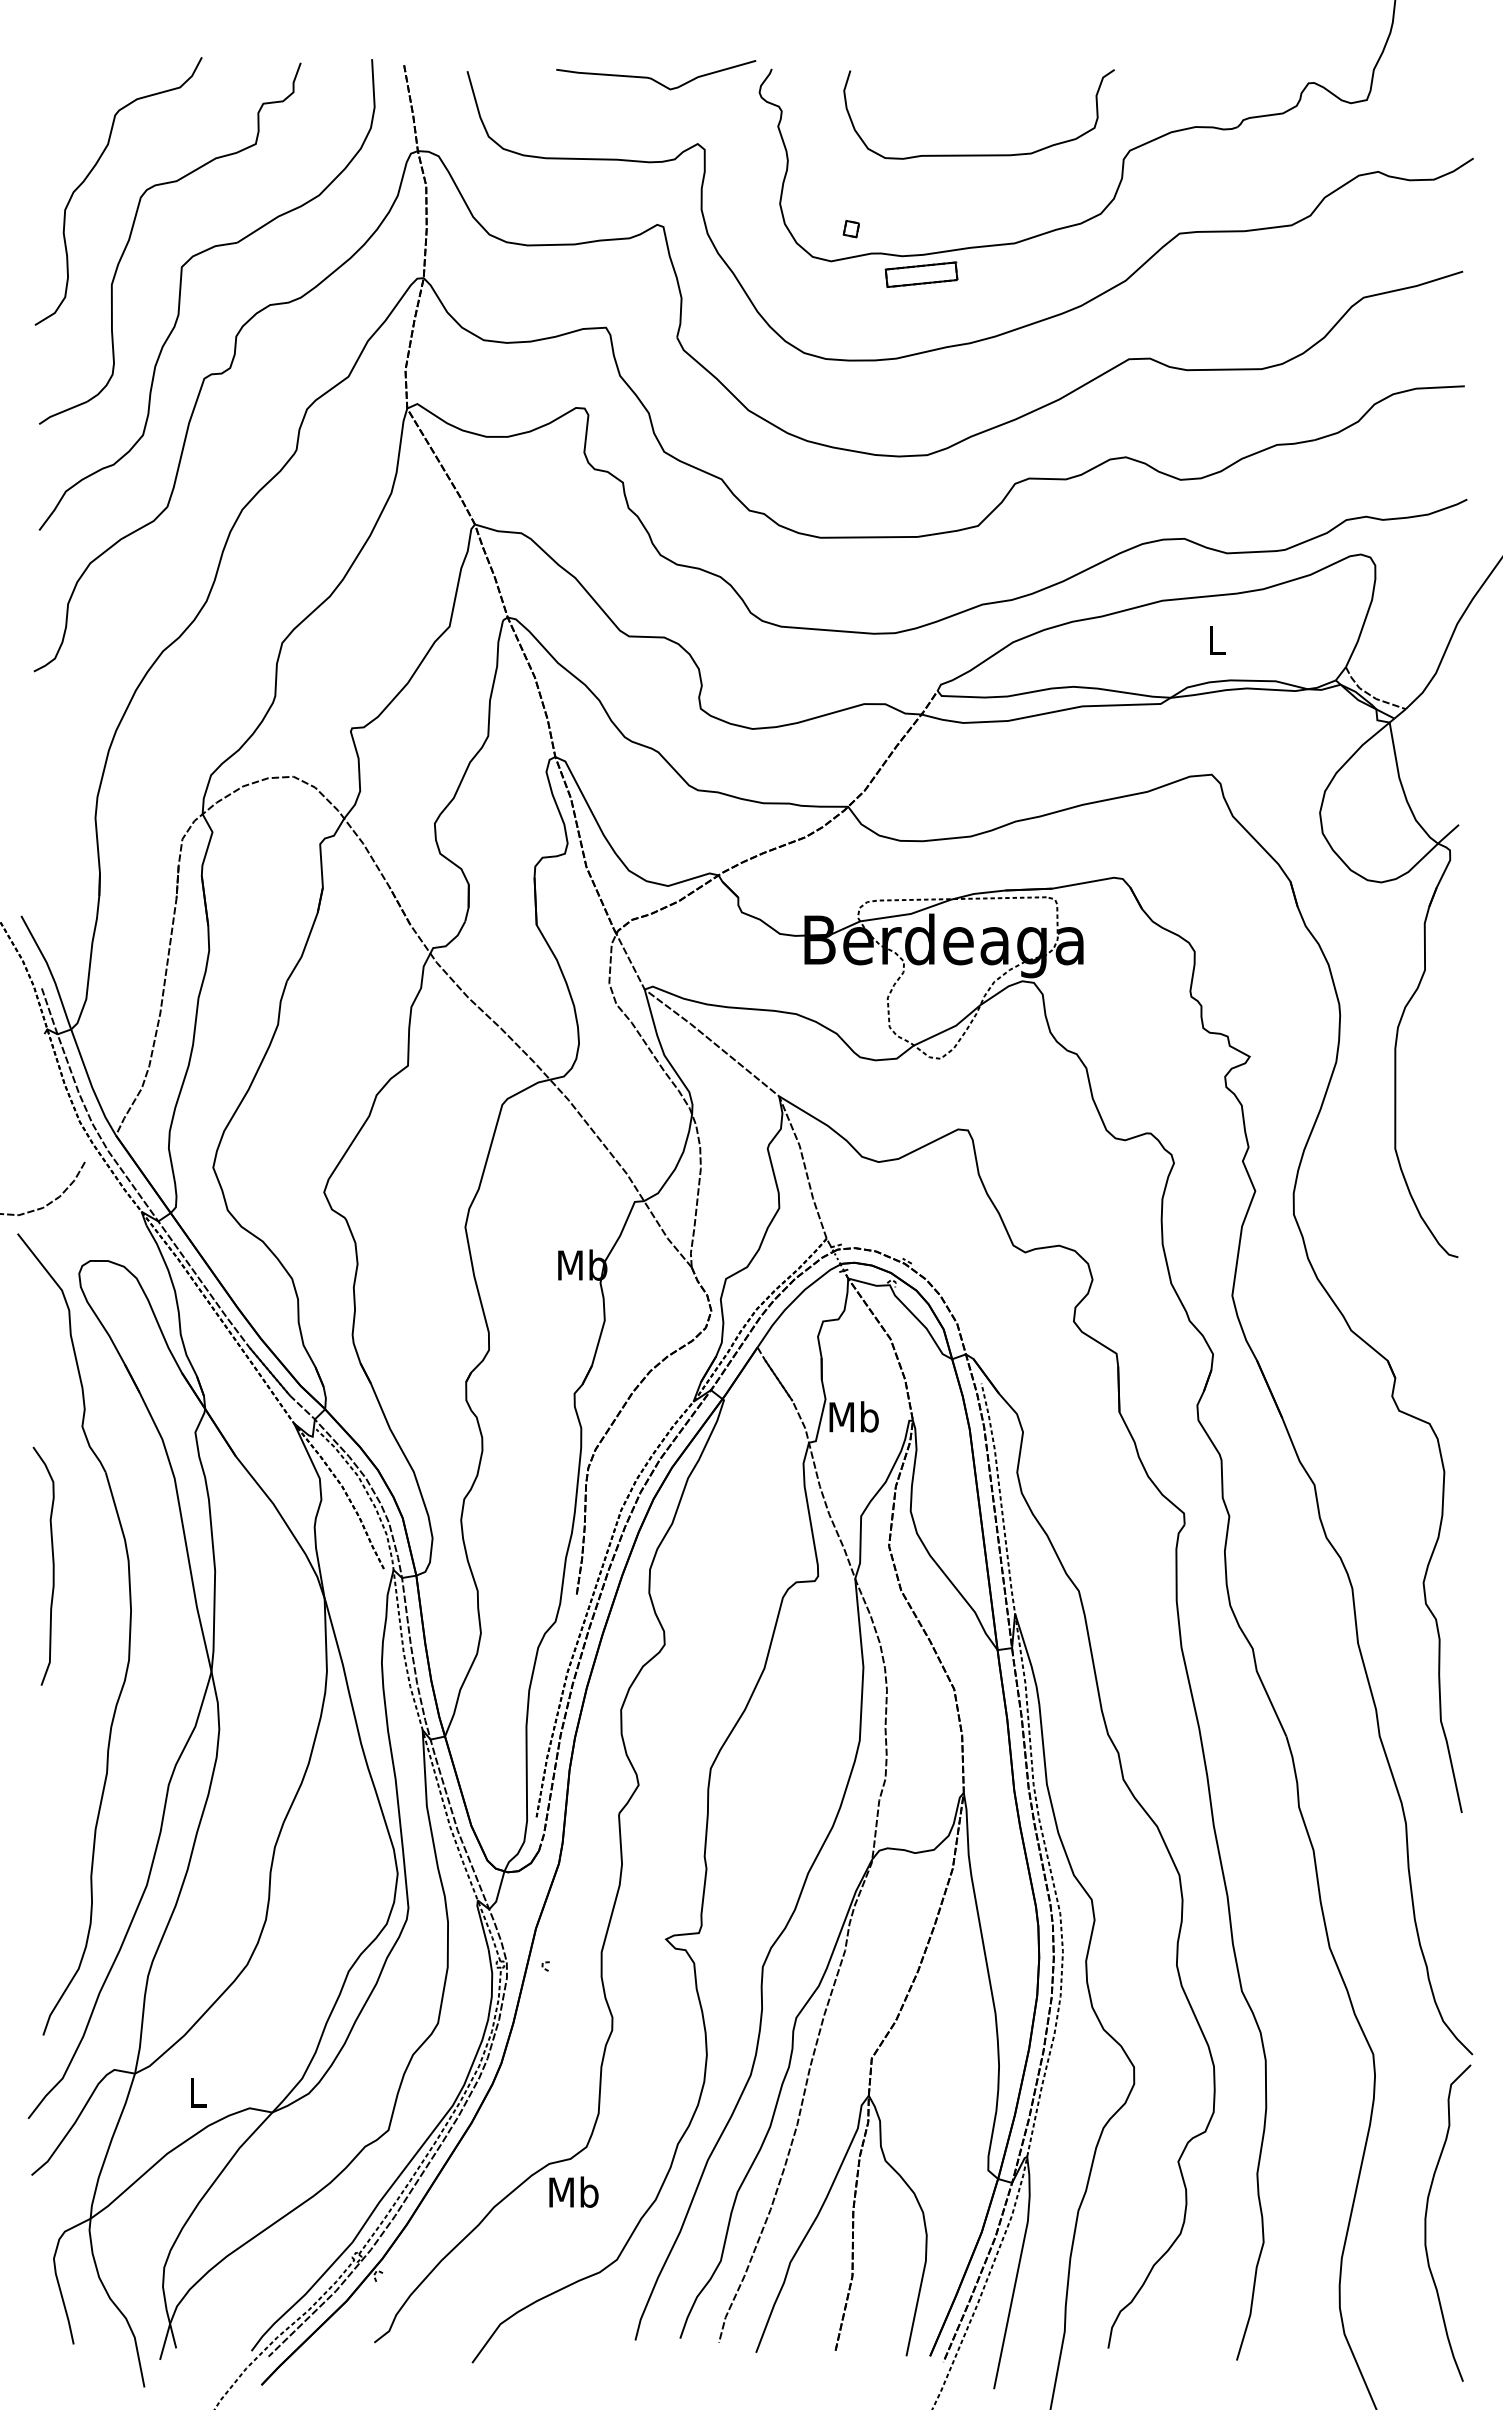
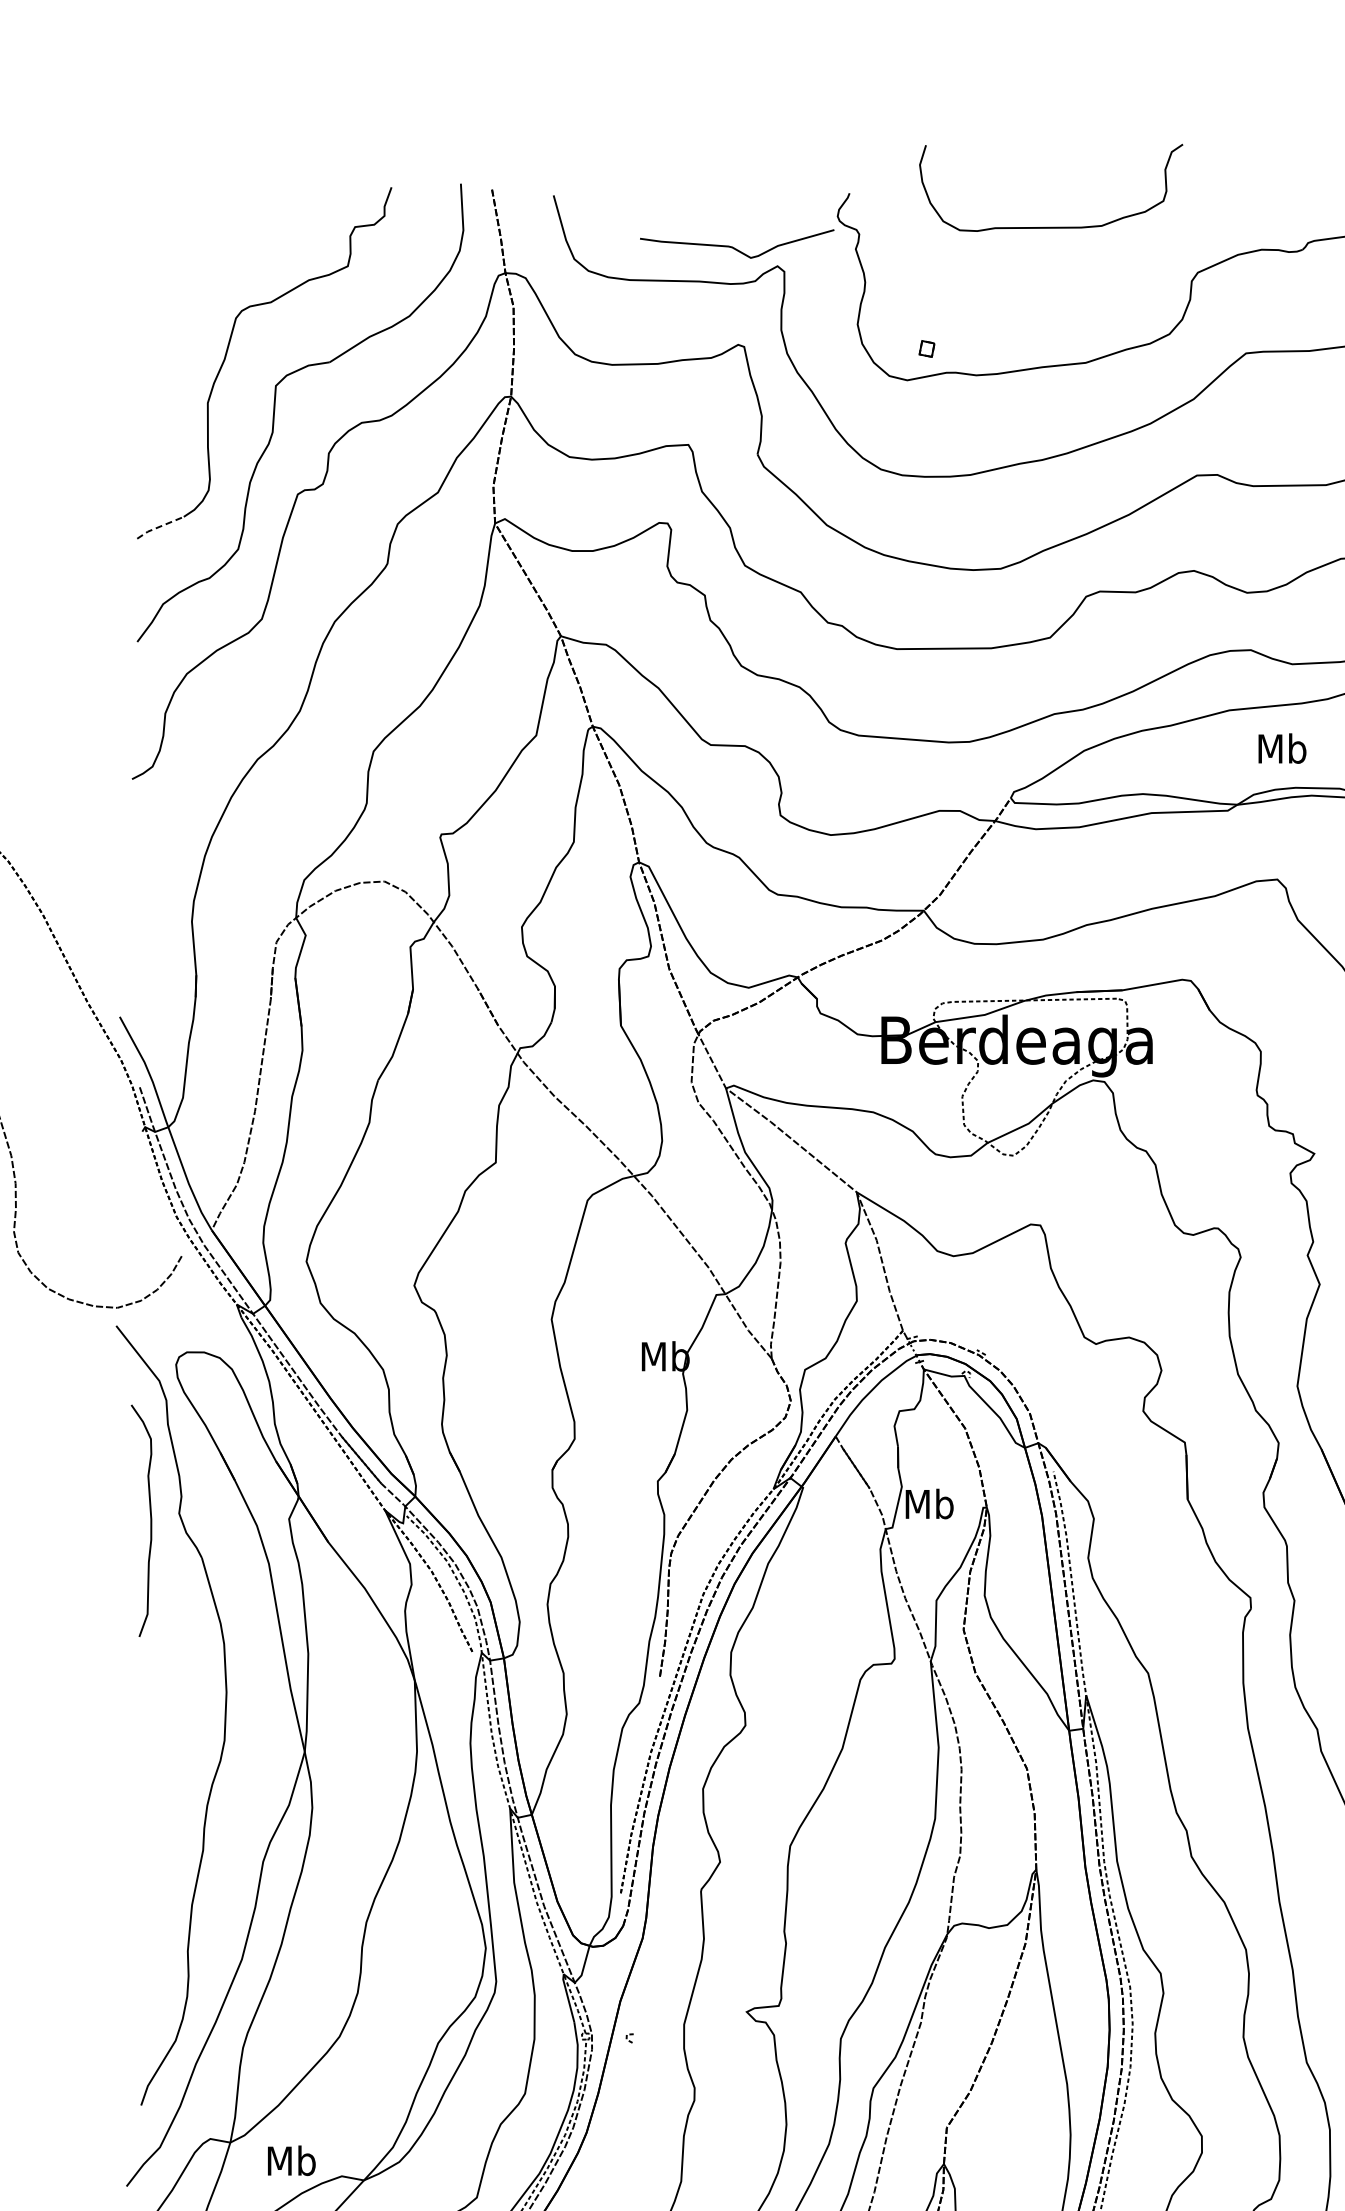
curve: (653, 78) -> (734, 247), moved
curve: (978, 154) -> (1050, 226), moved
curve: (91, 172) -> (188, 293), removed
part: (921, 274) -> (995, 393), removed
line: (61, 412) -> (158, 527), solid -> dashed
text: (1216, 639) -> (1282, 748), L -> Mb
curve: (52, 1565) -> (150, 1520), moved
text: (197, 2092) -> (291, 2160), L -> Mb

